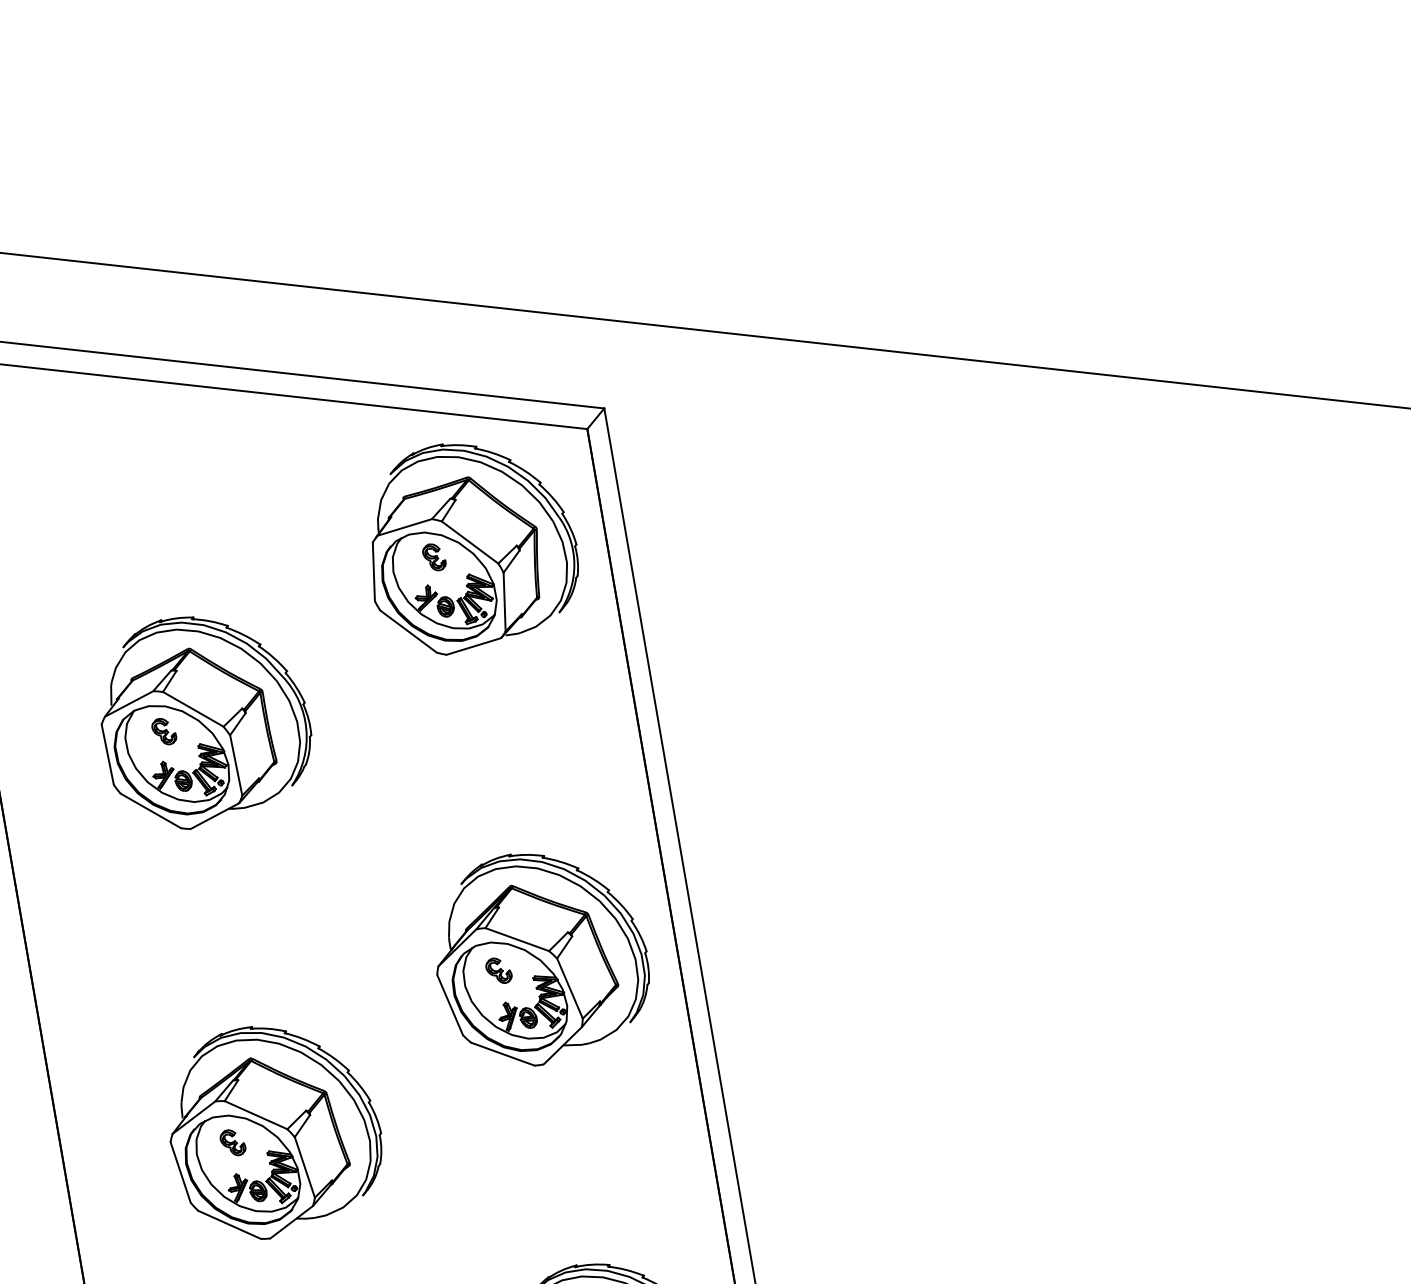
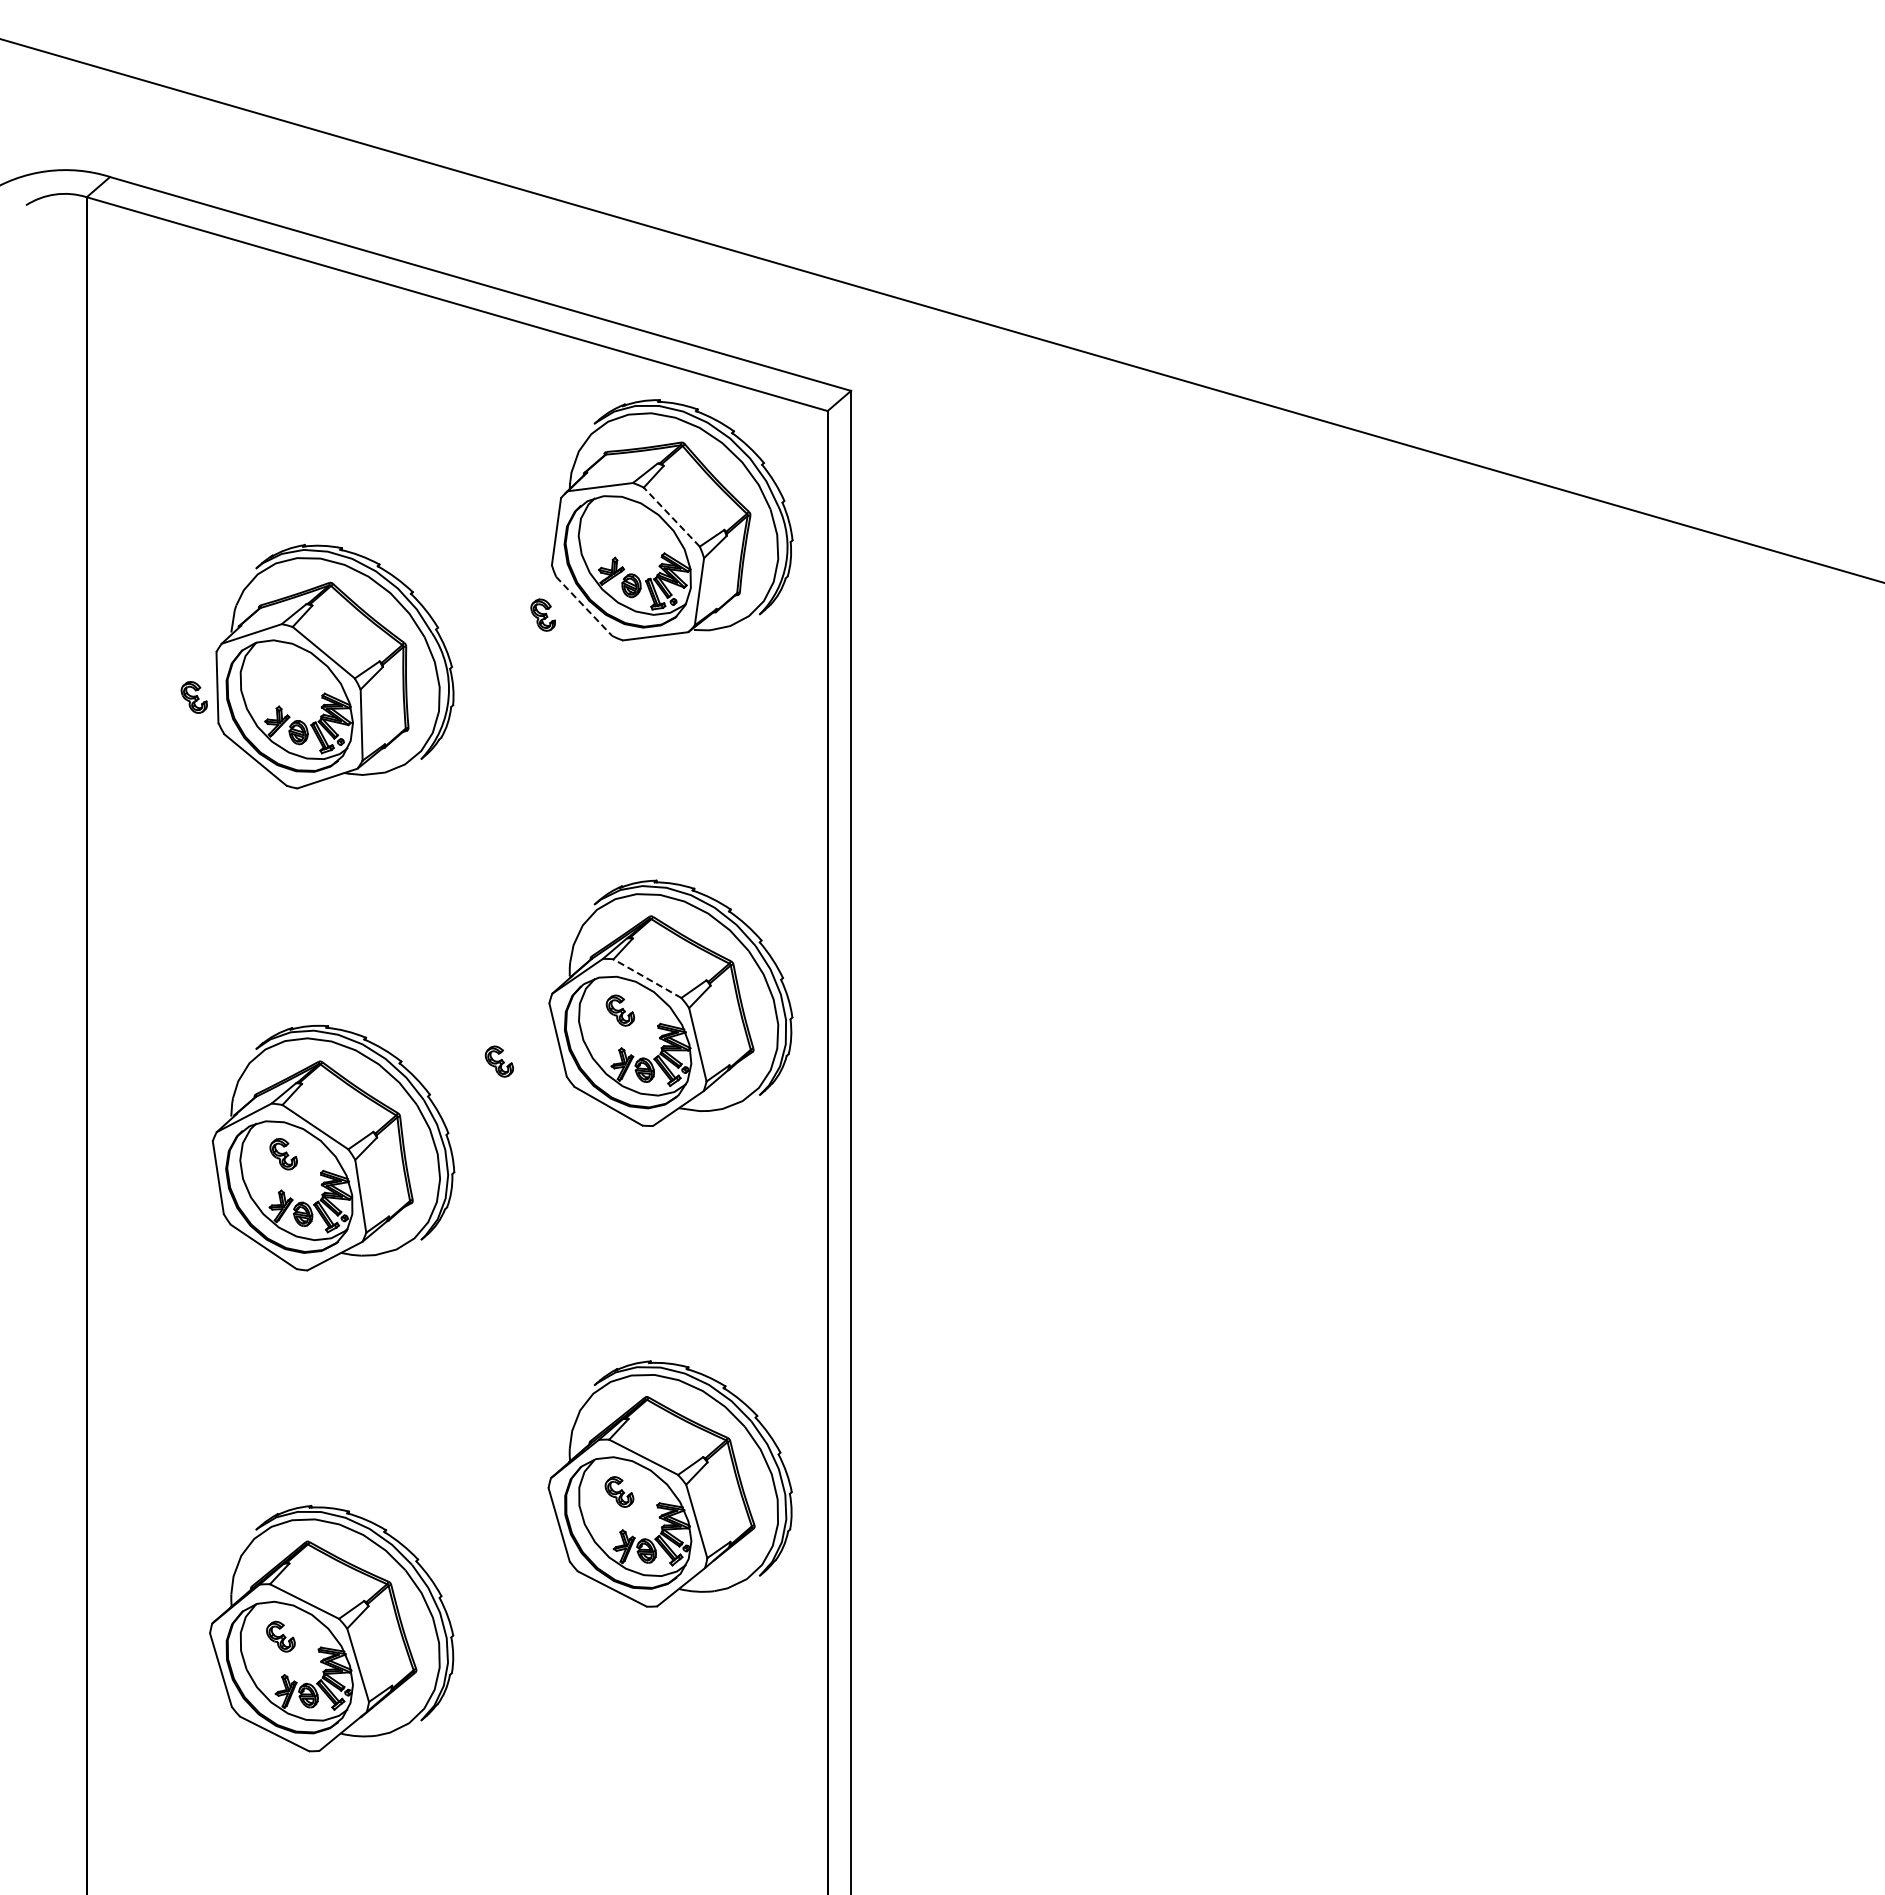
line: (469, 542) -> (671, 517), solid -> dashed
part: (433, 557) -> (542, 614), moved
line: (408, 631) -> (584, 606), solid -> dashed
part: (163, 731) -> (193, 697), moved
line: (517, 939) -> (647, 978), solid -> dashed
part: (403, 1032) -> (499, 1061), added

